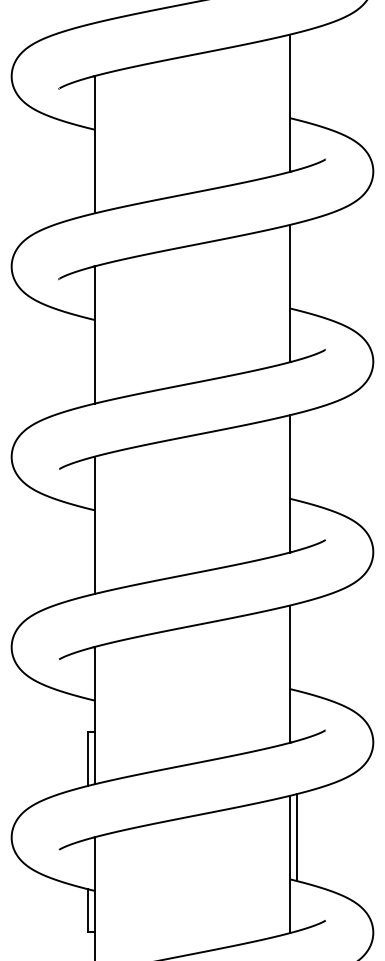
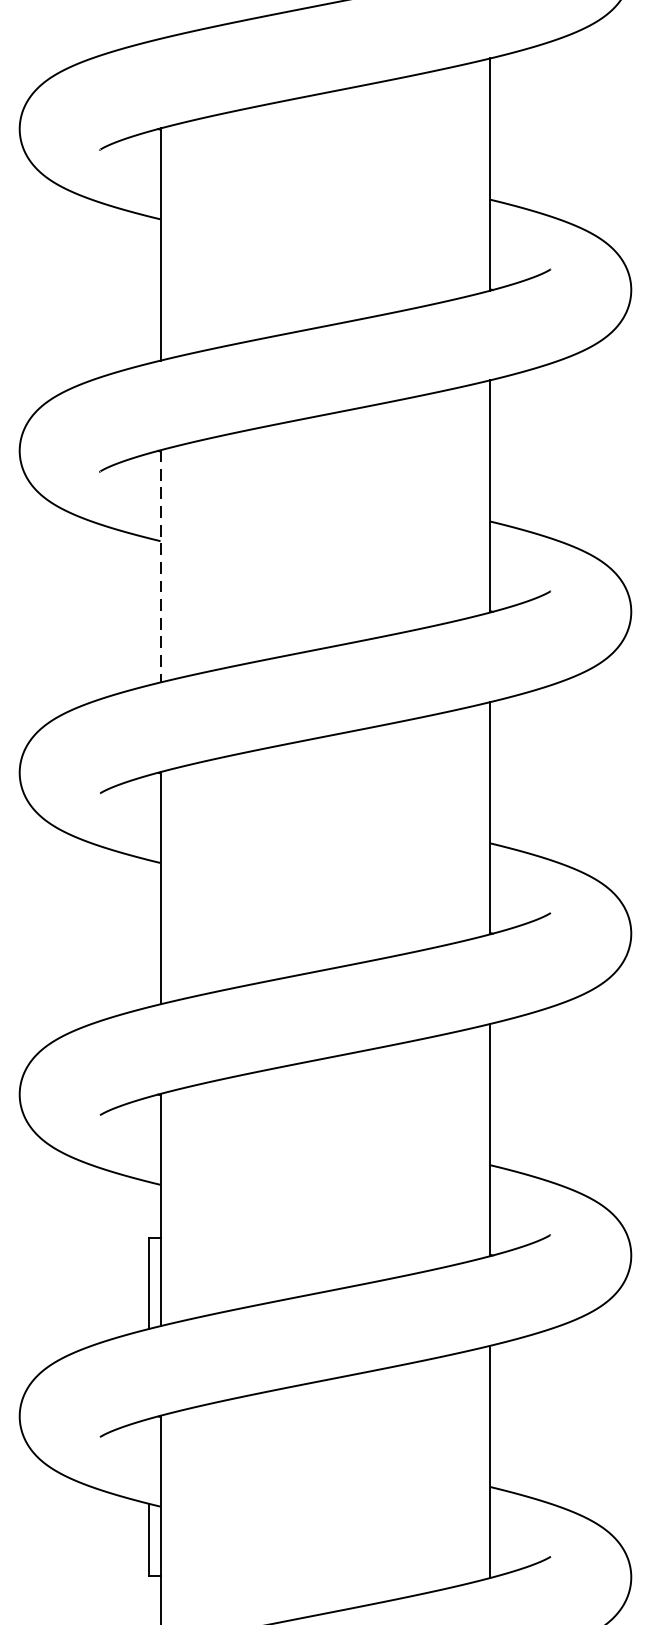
line: (94, 334) -> (159, 565), solid -> dashed
line: (296, 837) -> (501, 1416), removed

